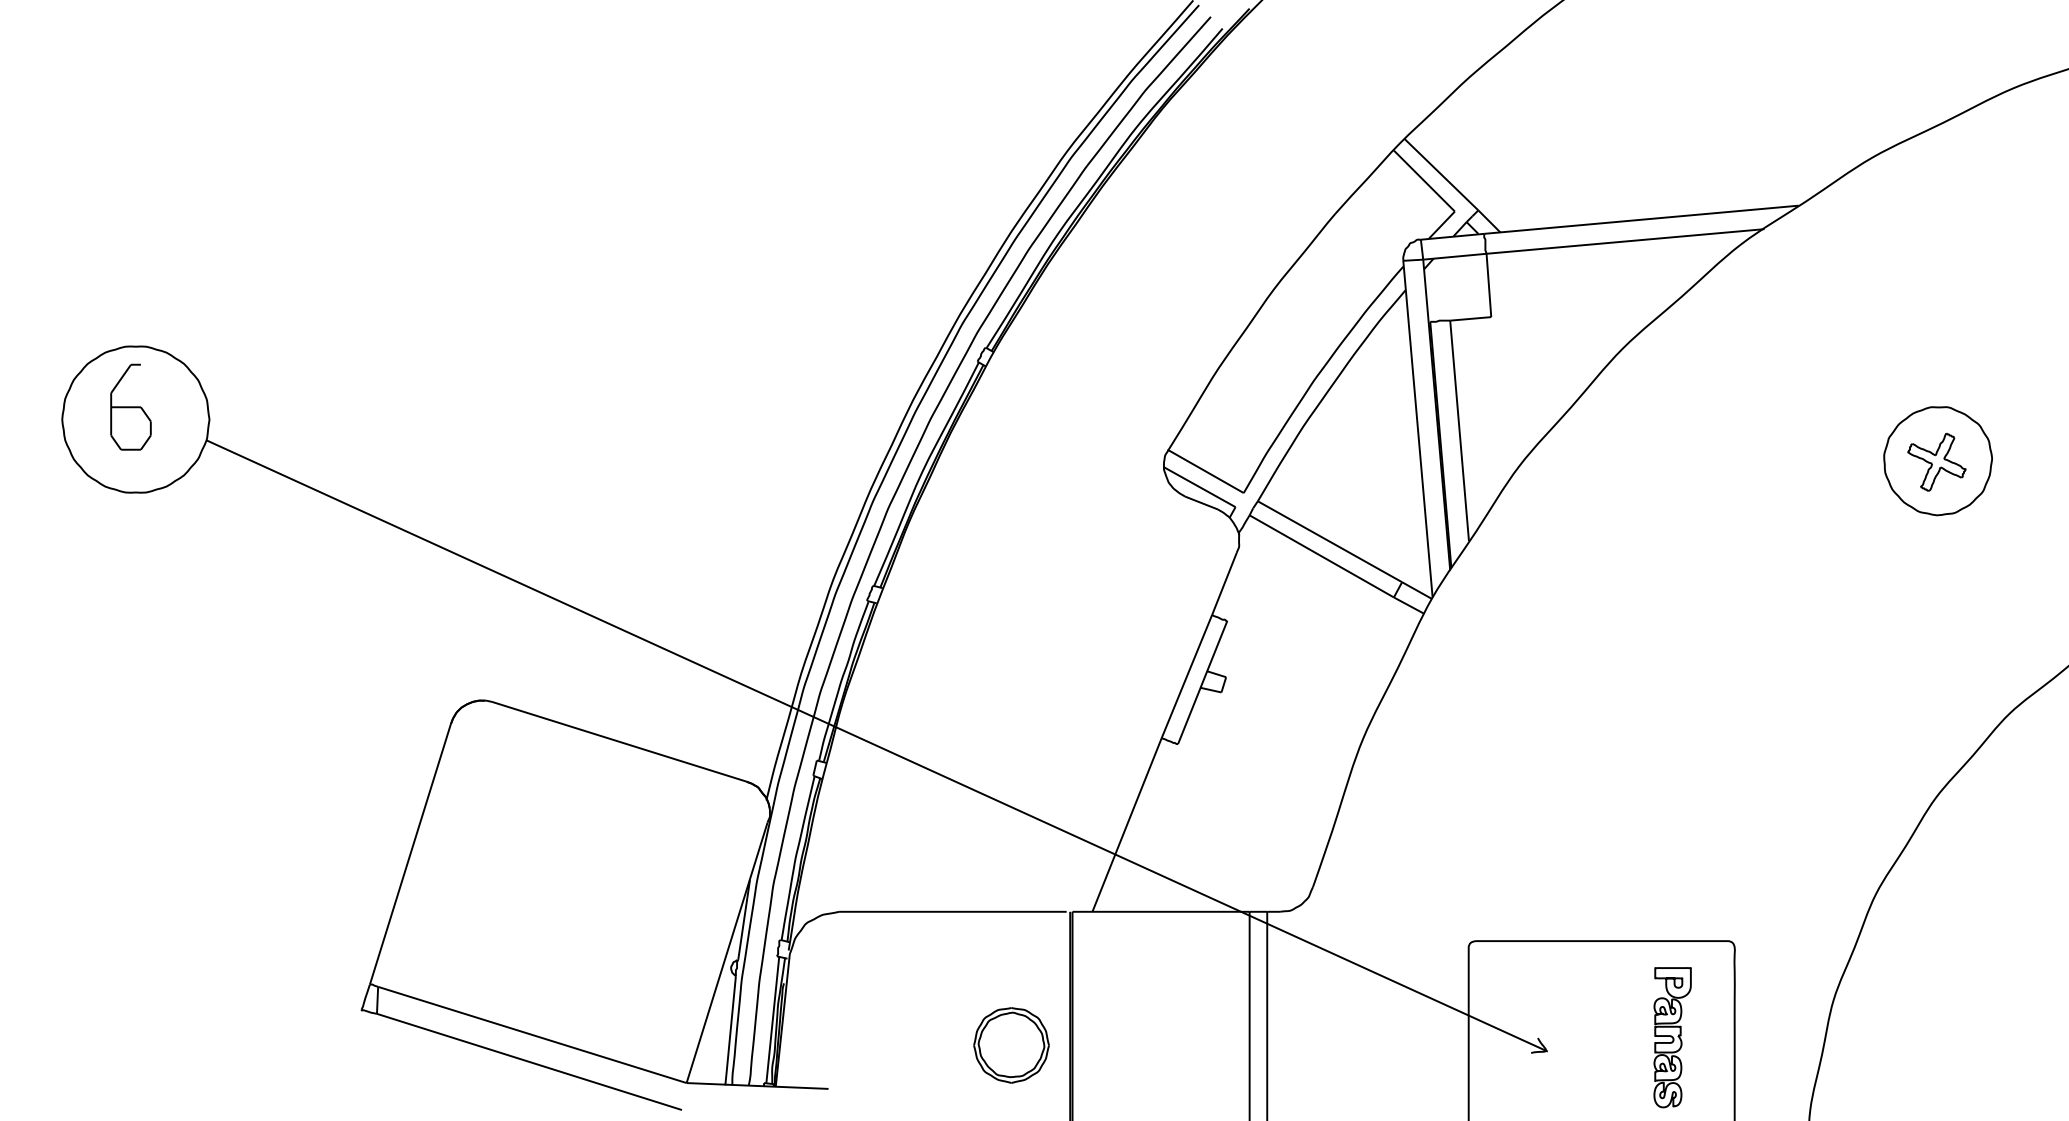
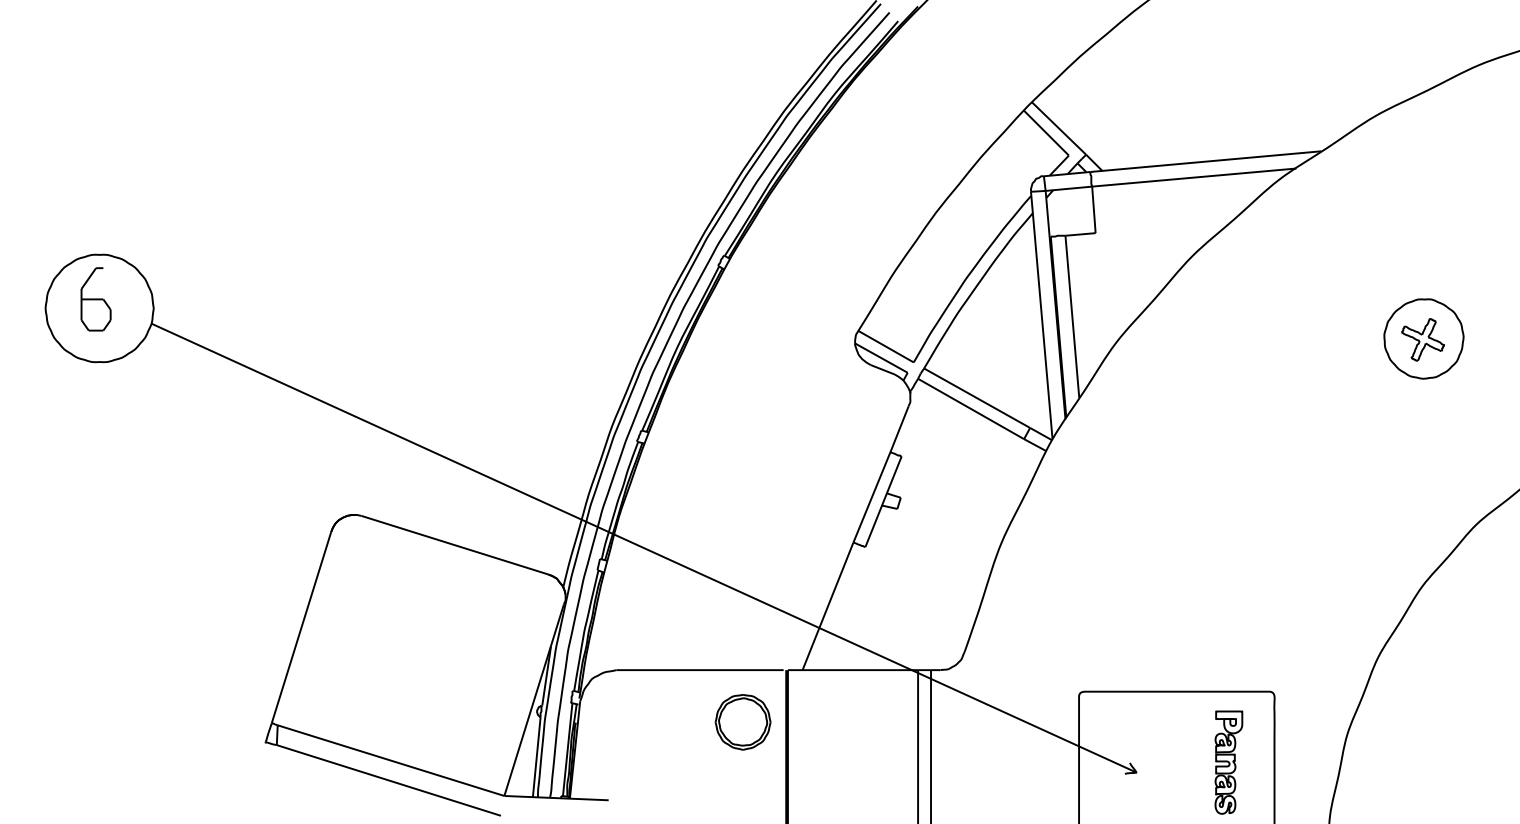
part: (1010, 1045) -> (742, 722), moved

